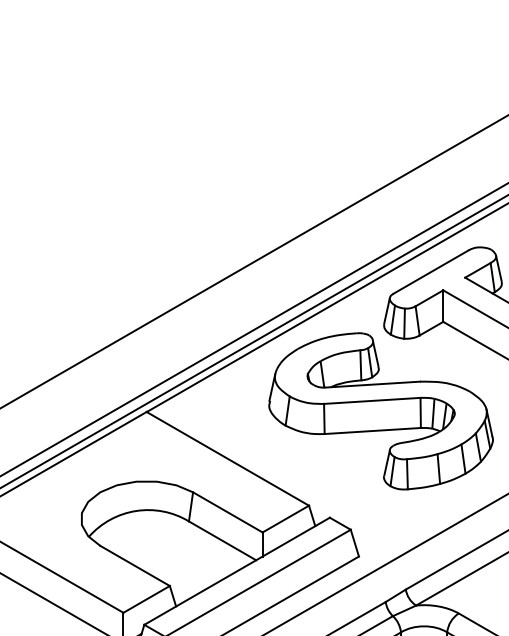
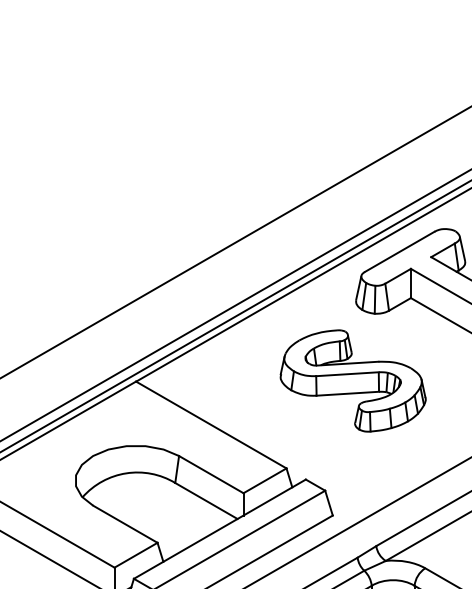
part: (380, 410) -> (352, 380), size x0.7

